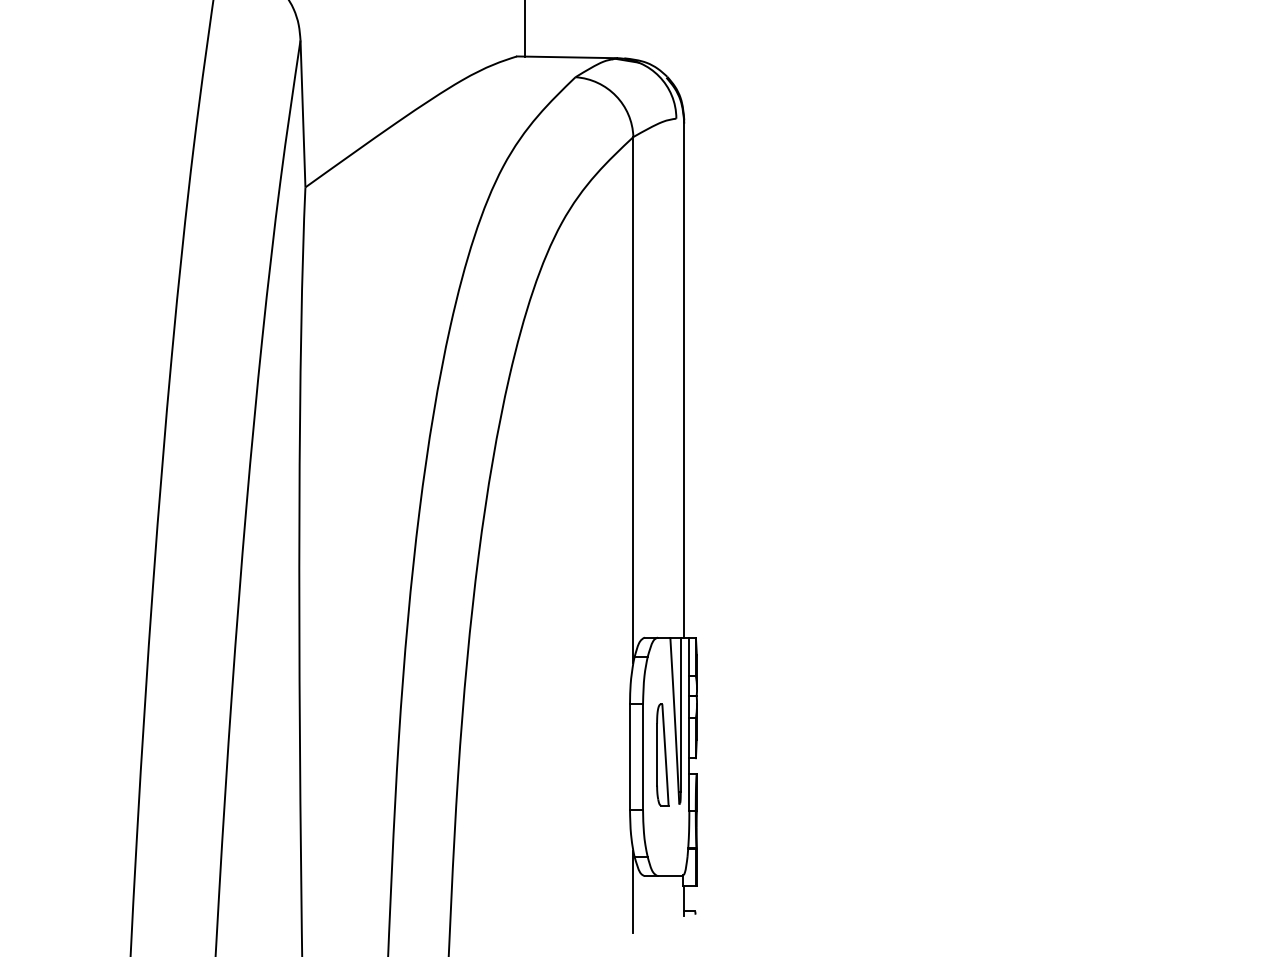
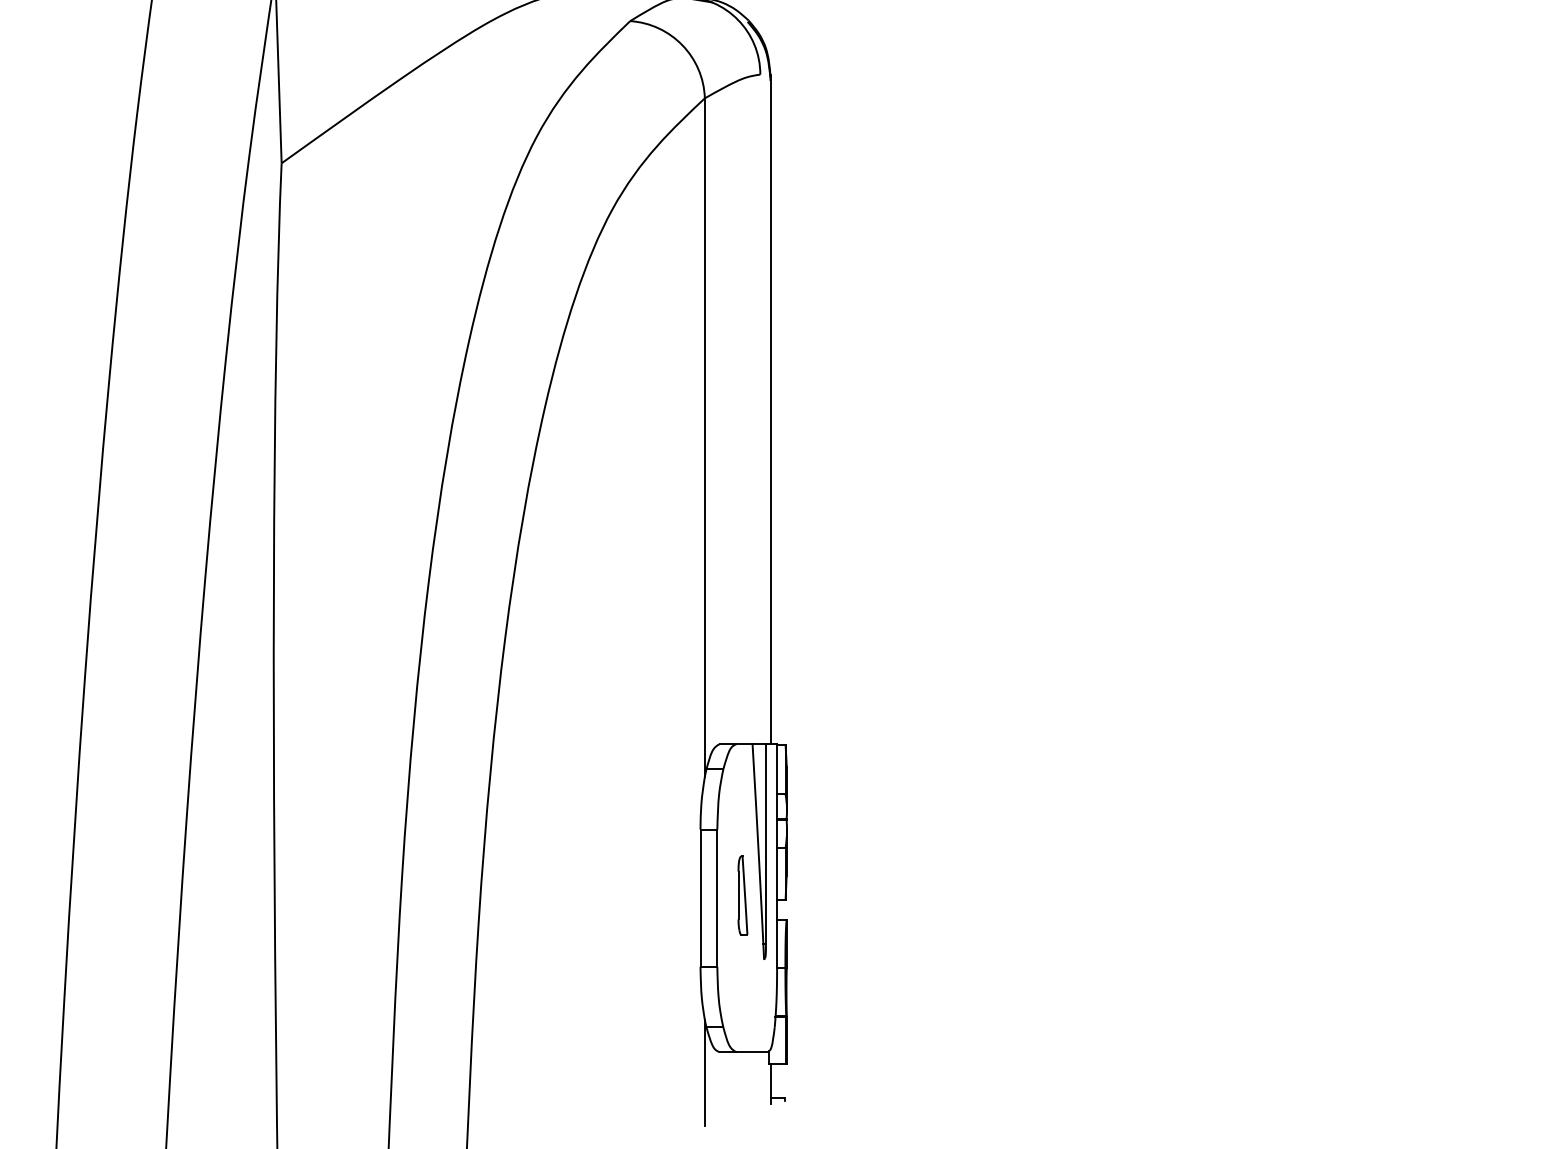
part: (662, 754) -> (742, 895), size x0.6

